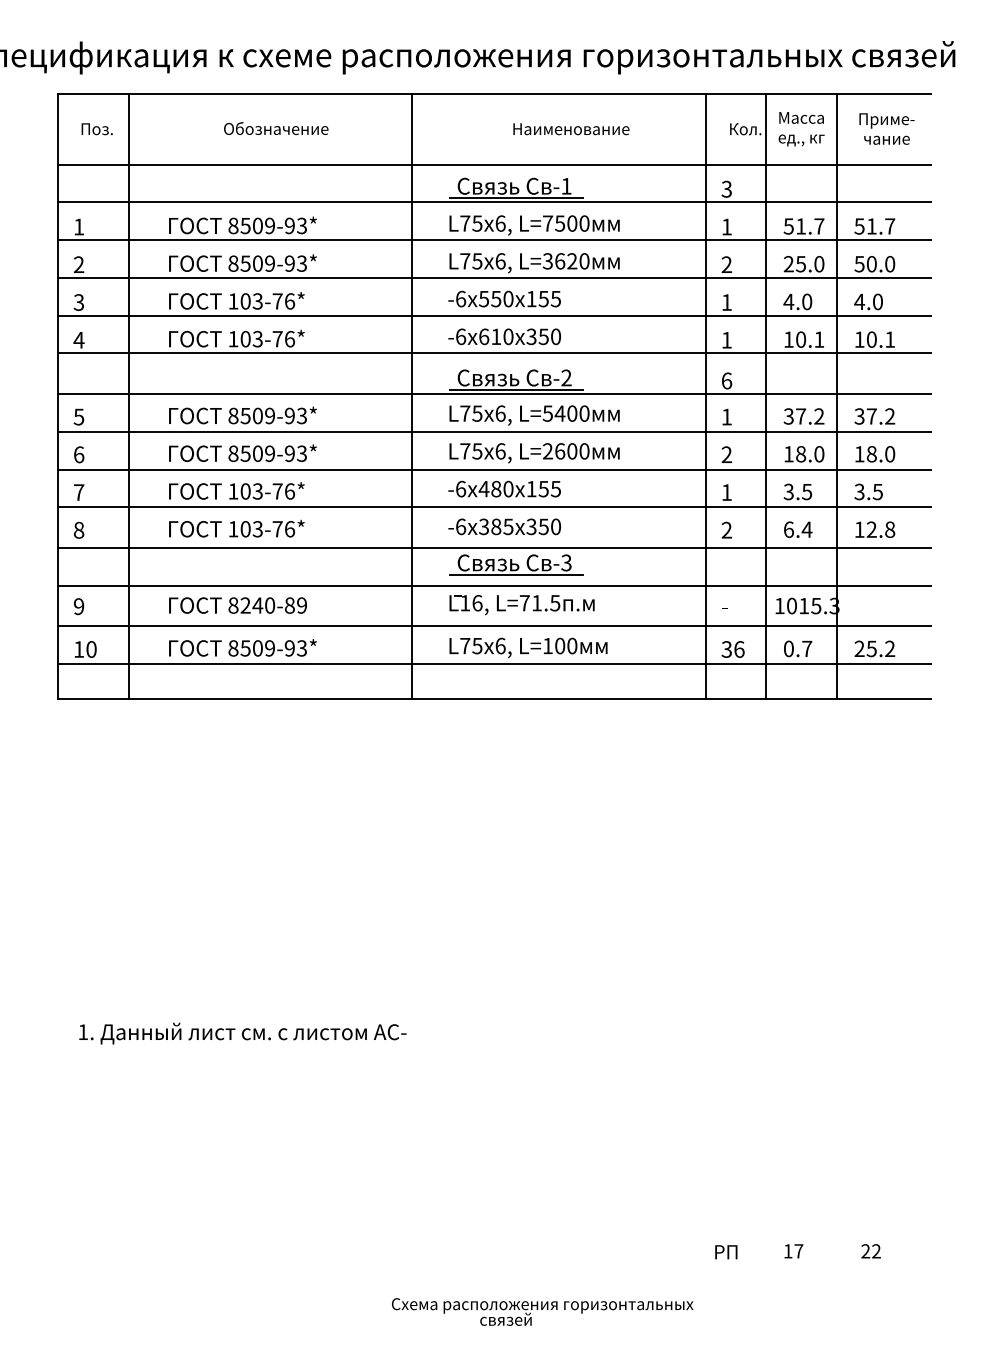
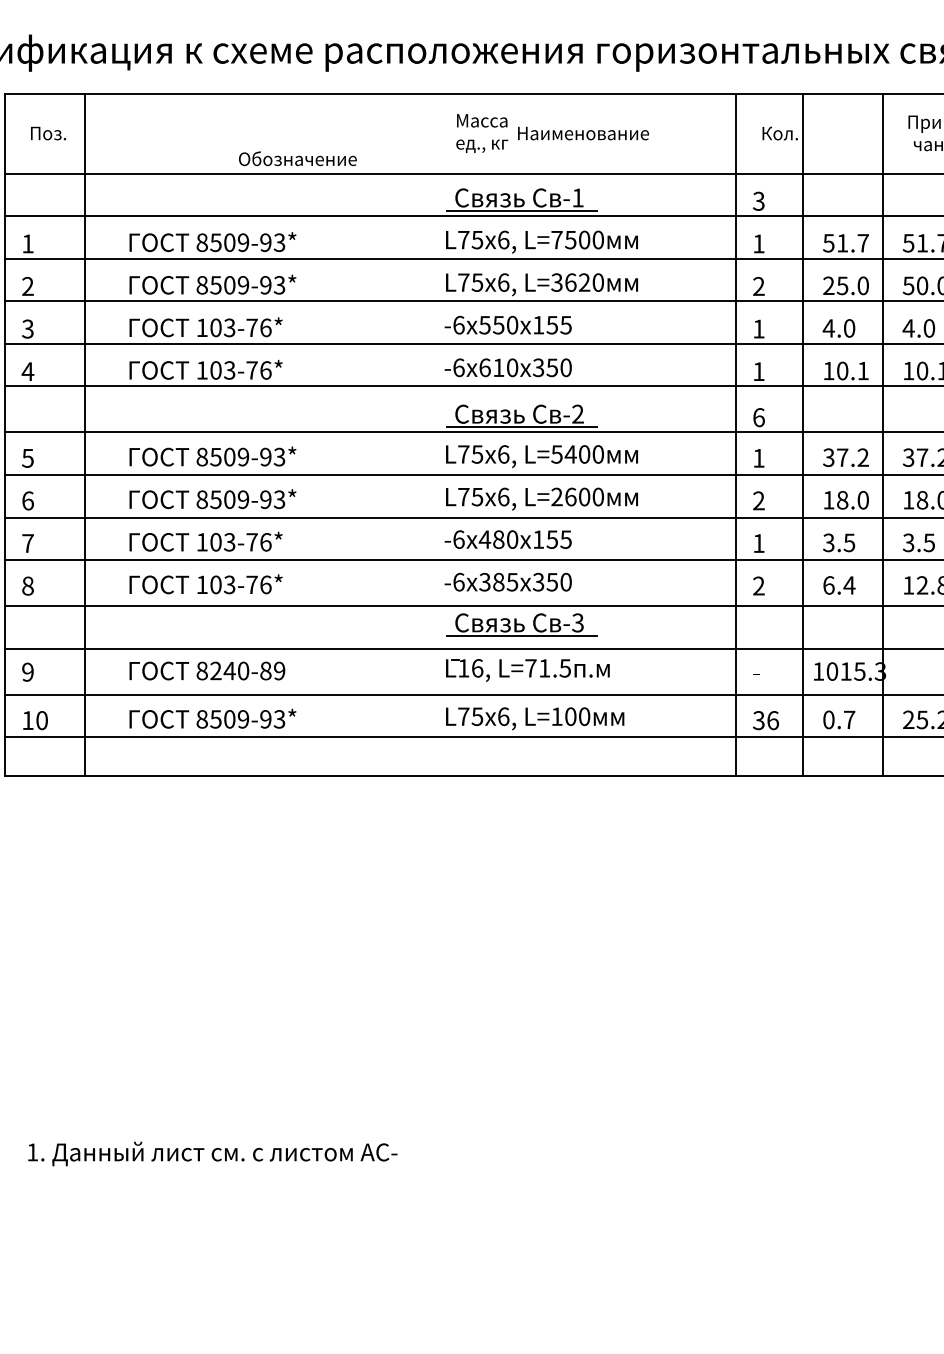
text: (276, 128) -> (298, 158), moved
text: (801, 129) -> (482, 133), moved
line: (412, 395) -> (404, 433), removed

